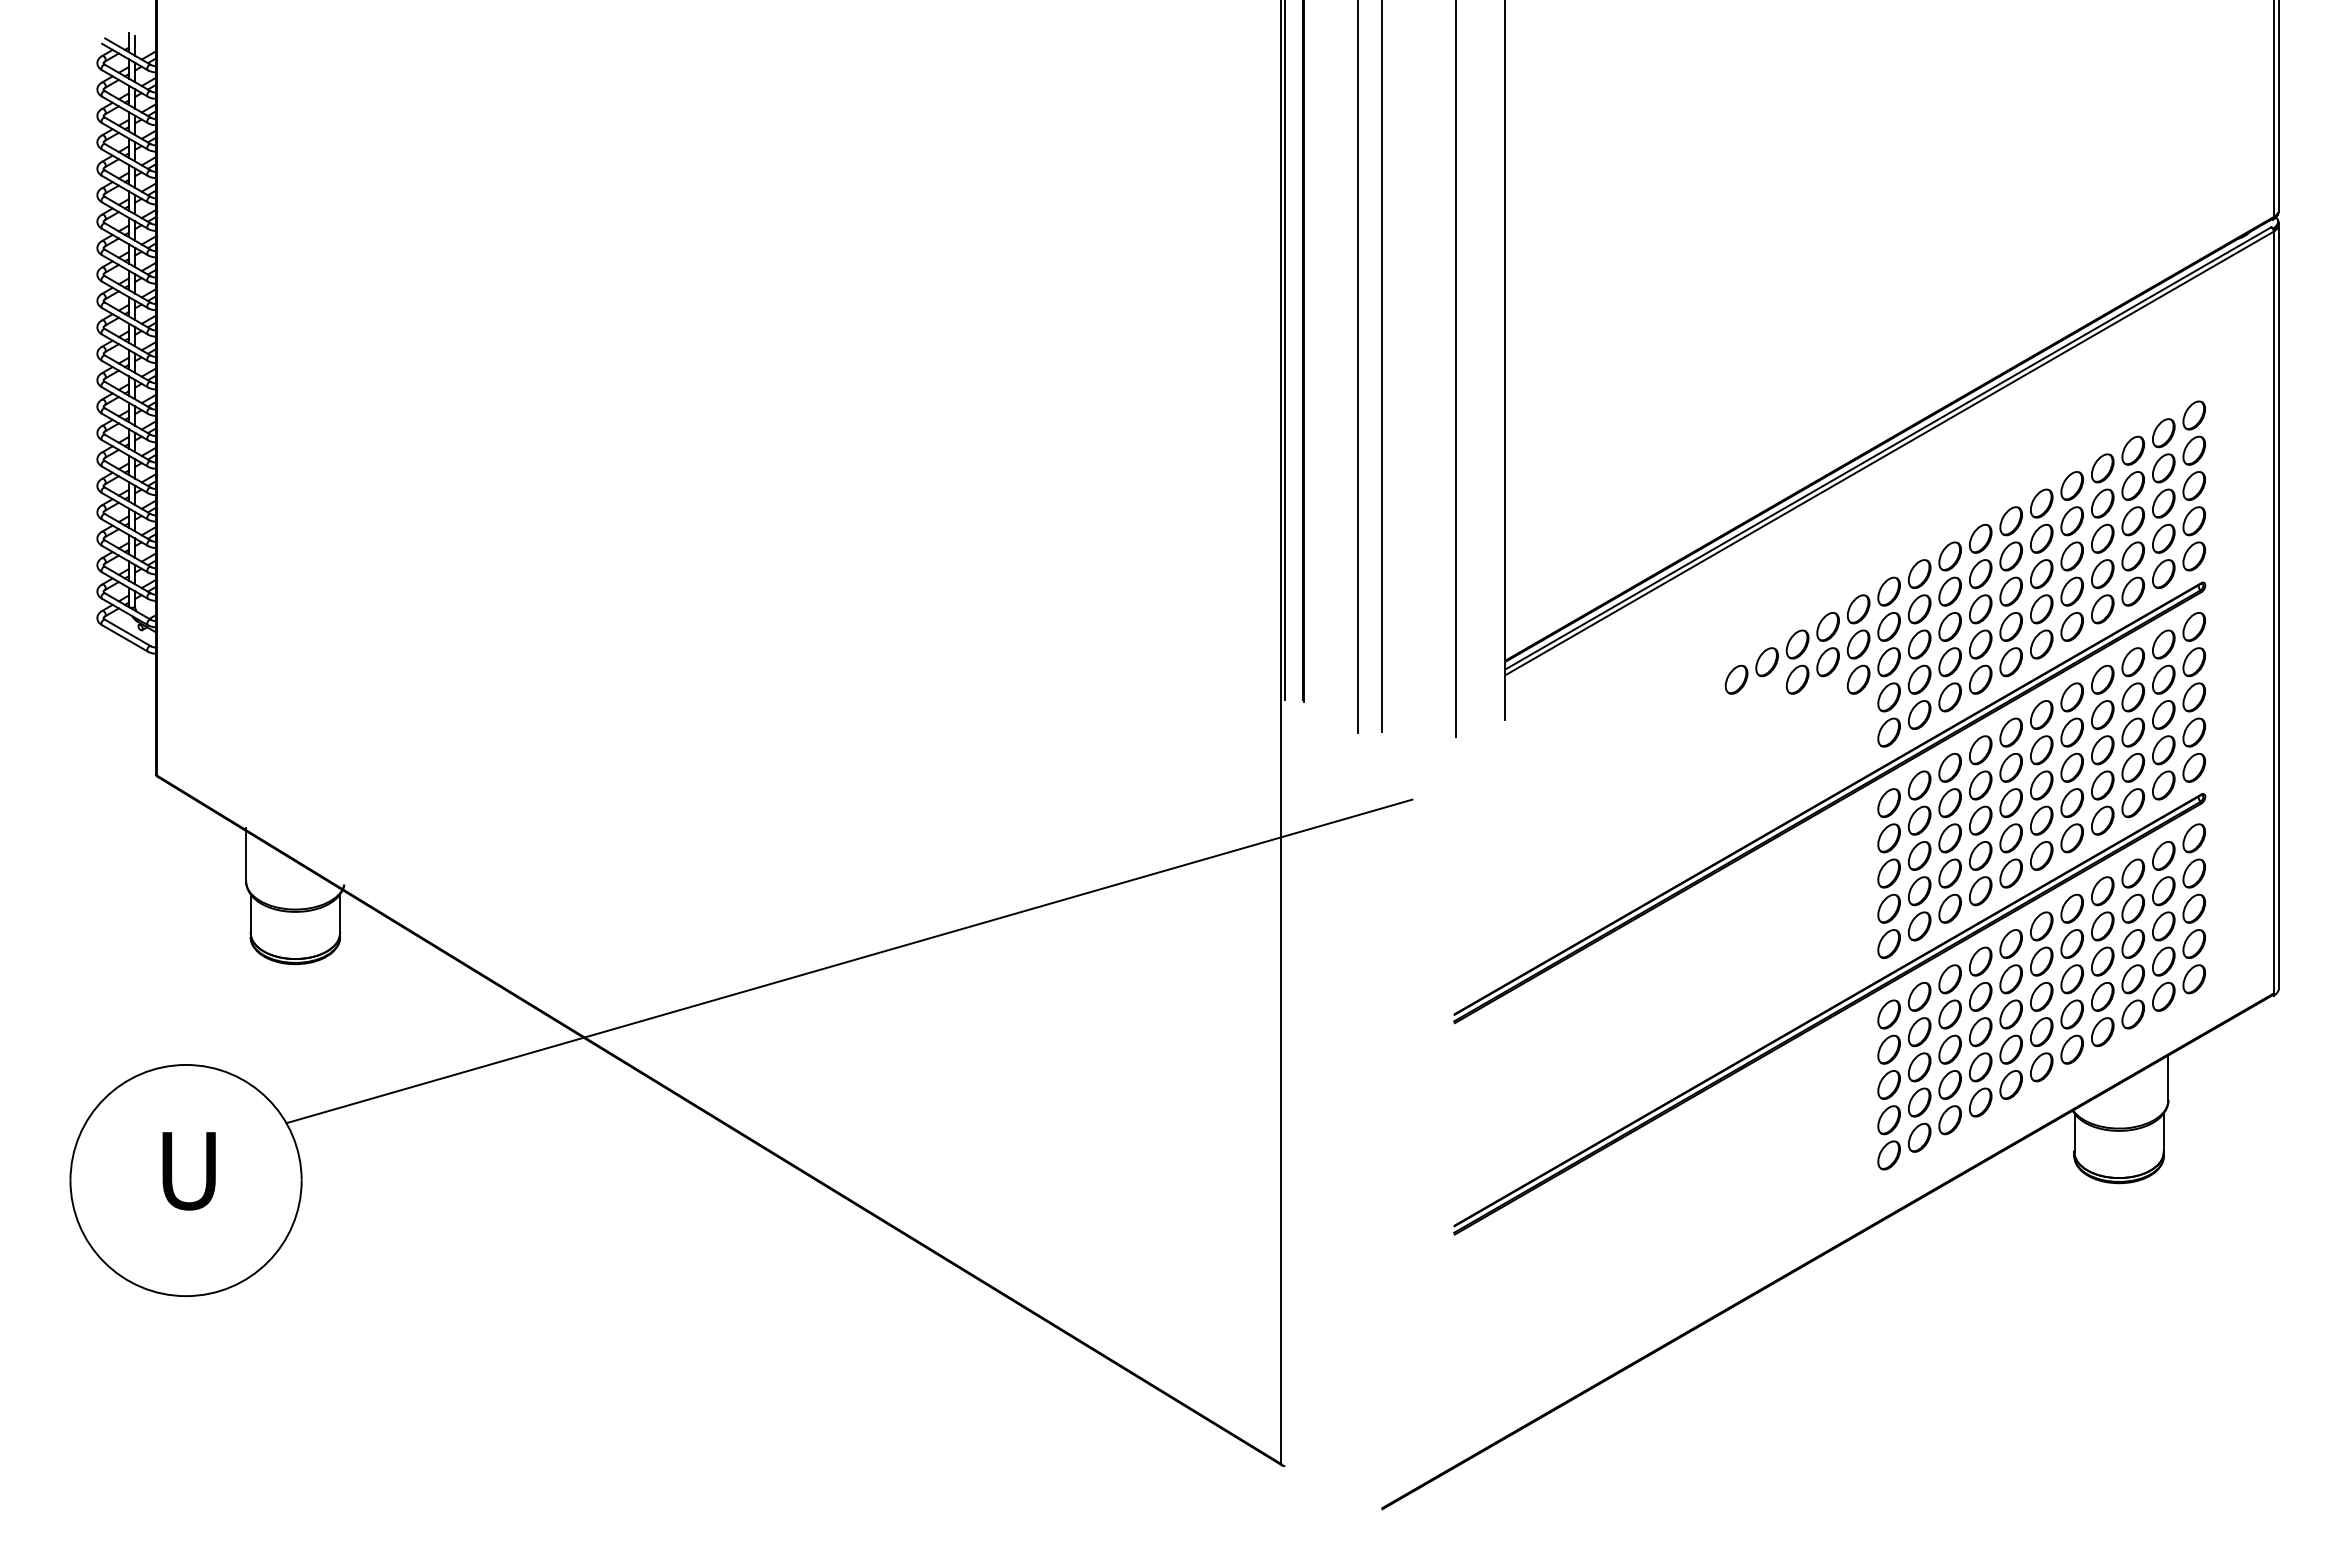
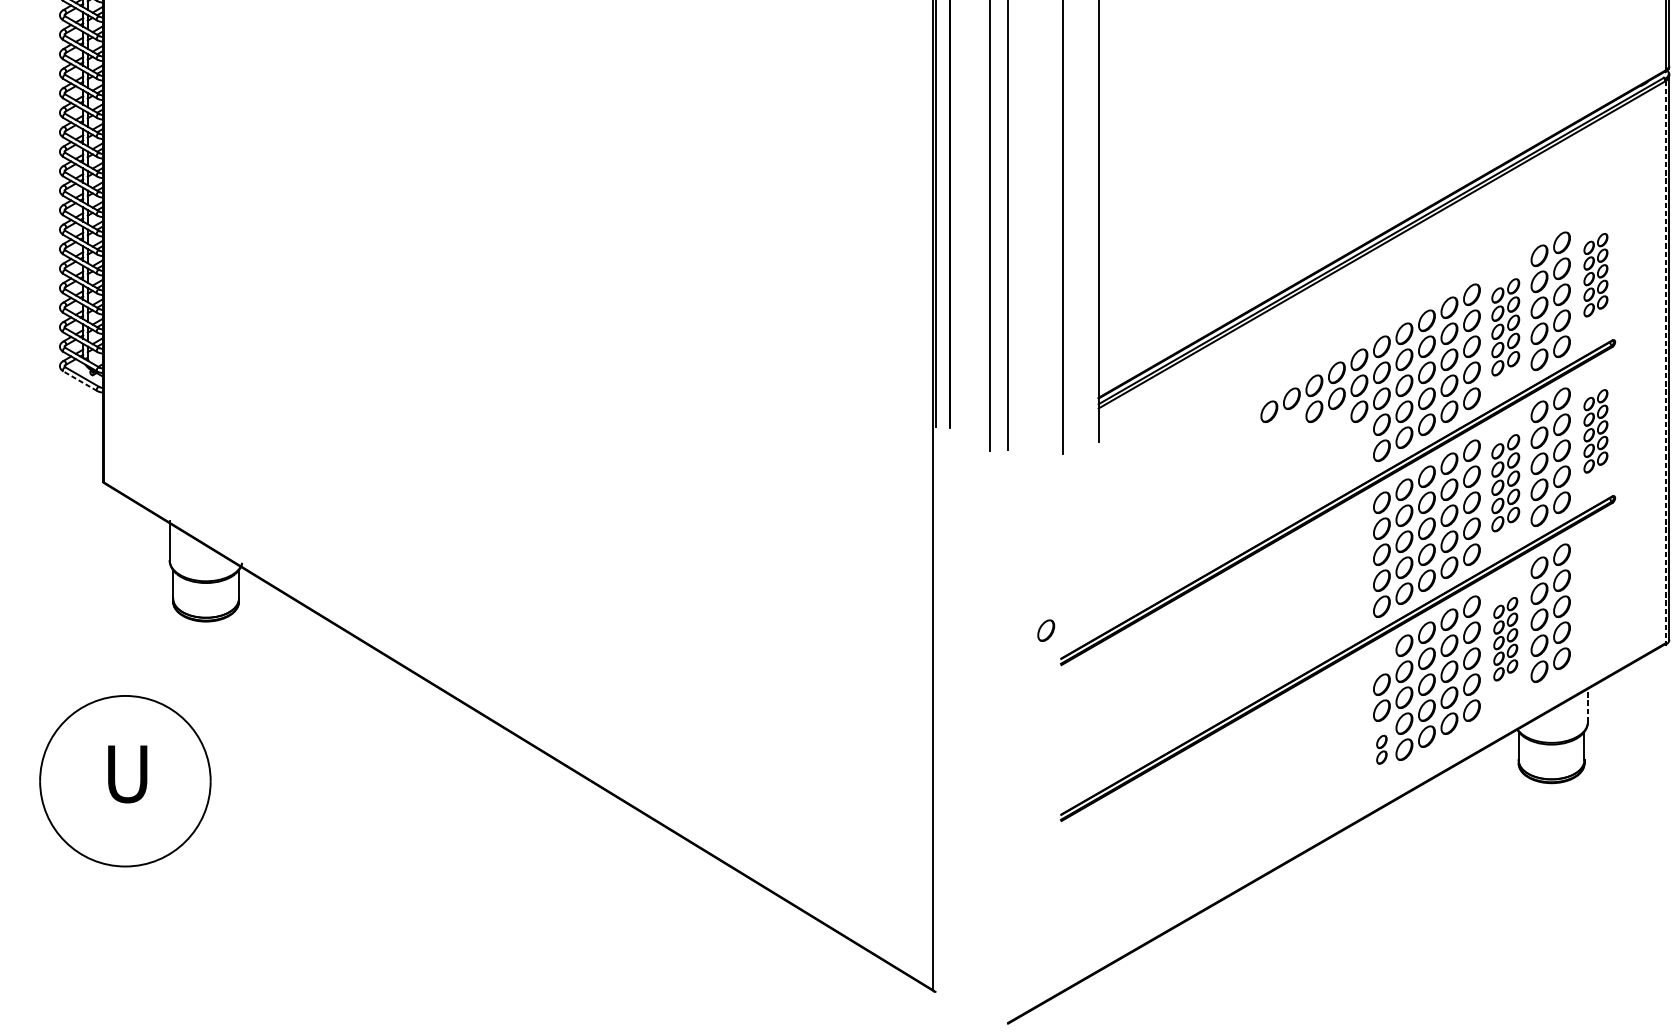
part: (2179, 494) -> (1596, 275), size x0.6
part: (2056, 565) -> (1505, 327), size x0.7
line: (2273, 612) -> (1665, 362), solid -> dashed
line: (124, 638) -> (79, 381), solid -> dashed
part: (2179, 706) -> (1596, 431), size x0.6
part: (2056, 776) -> (1505, 483), size x0.7
part: (2179, 917) -> (1596, 587), removed
line: (849, 961) -> (614, 619), removed
part: (2056, 987) -> (1505, 638), size x0.6
part: (1888, 1014) -> (1045, 630), moved
line: (2168, 1077) -> (1588, 705), solid -> dashed
part: (1888, 1137) -> (1381, 749), size x0.6

